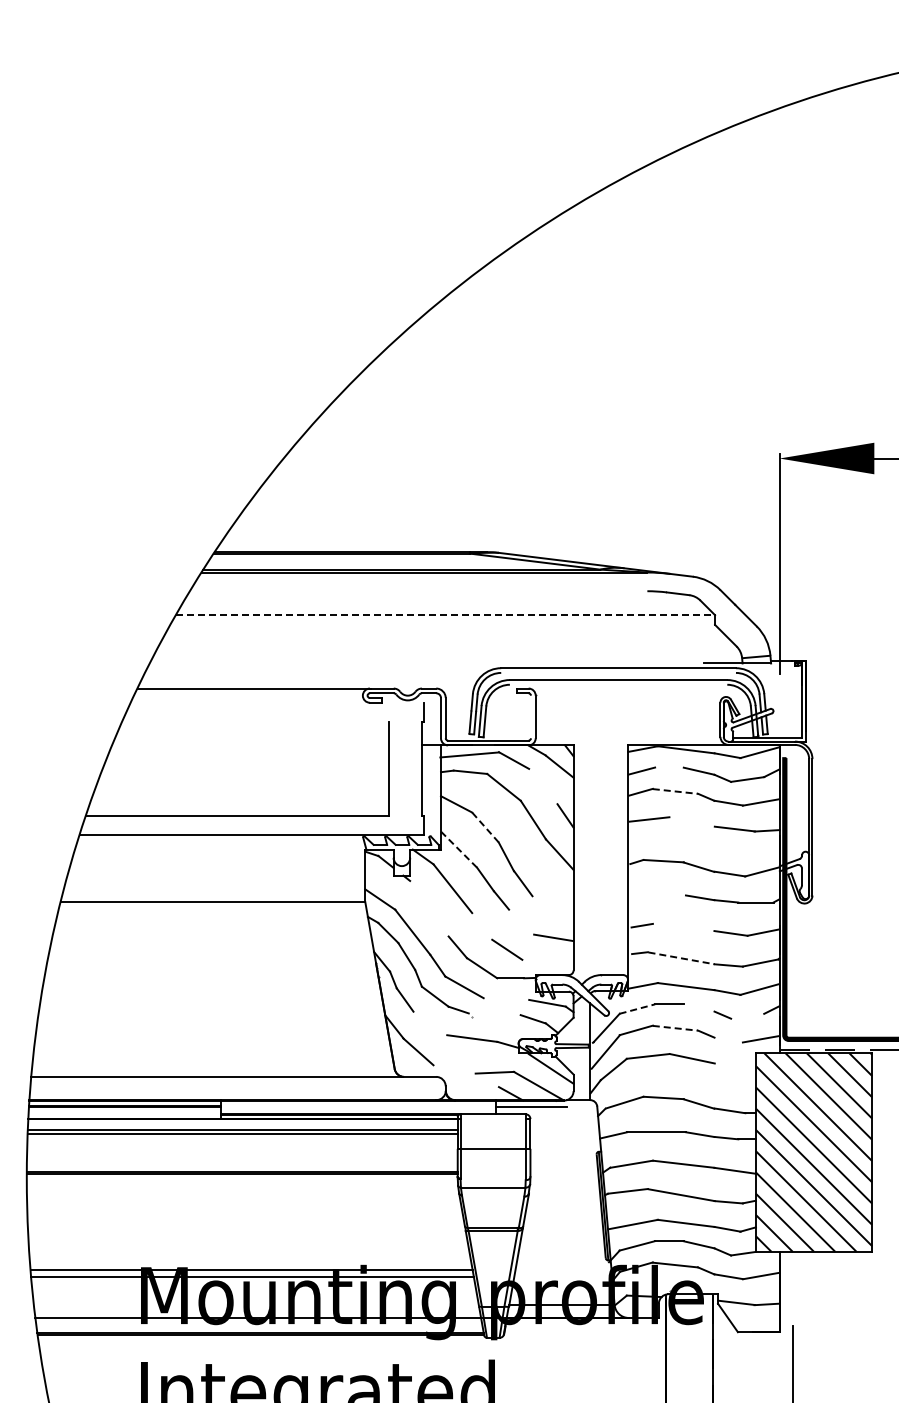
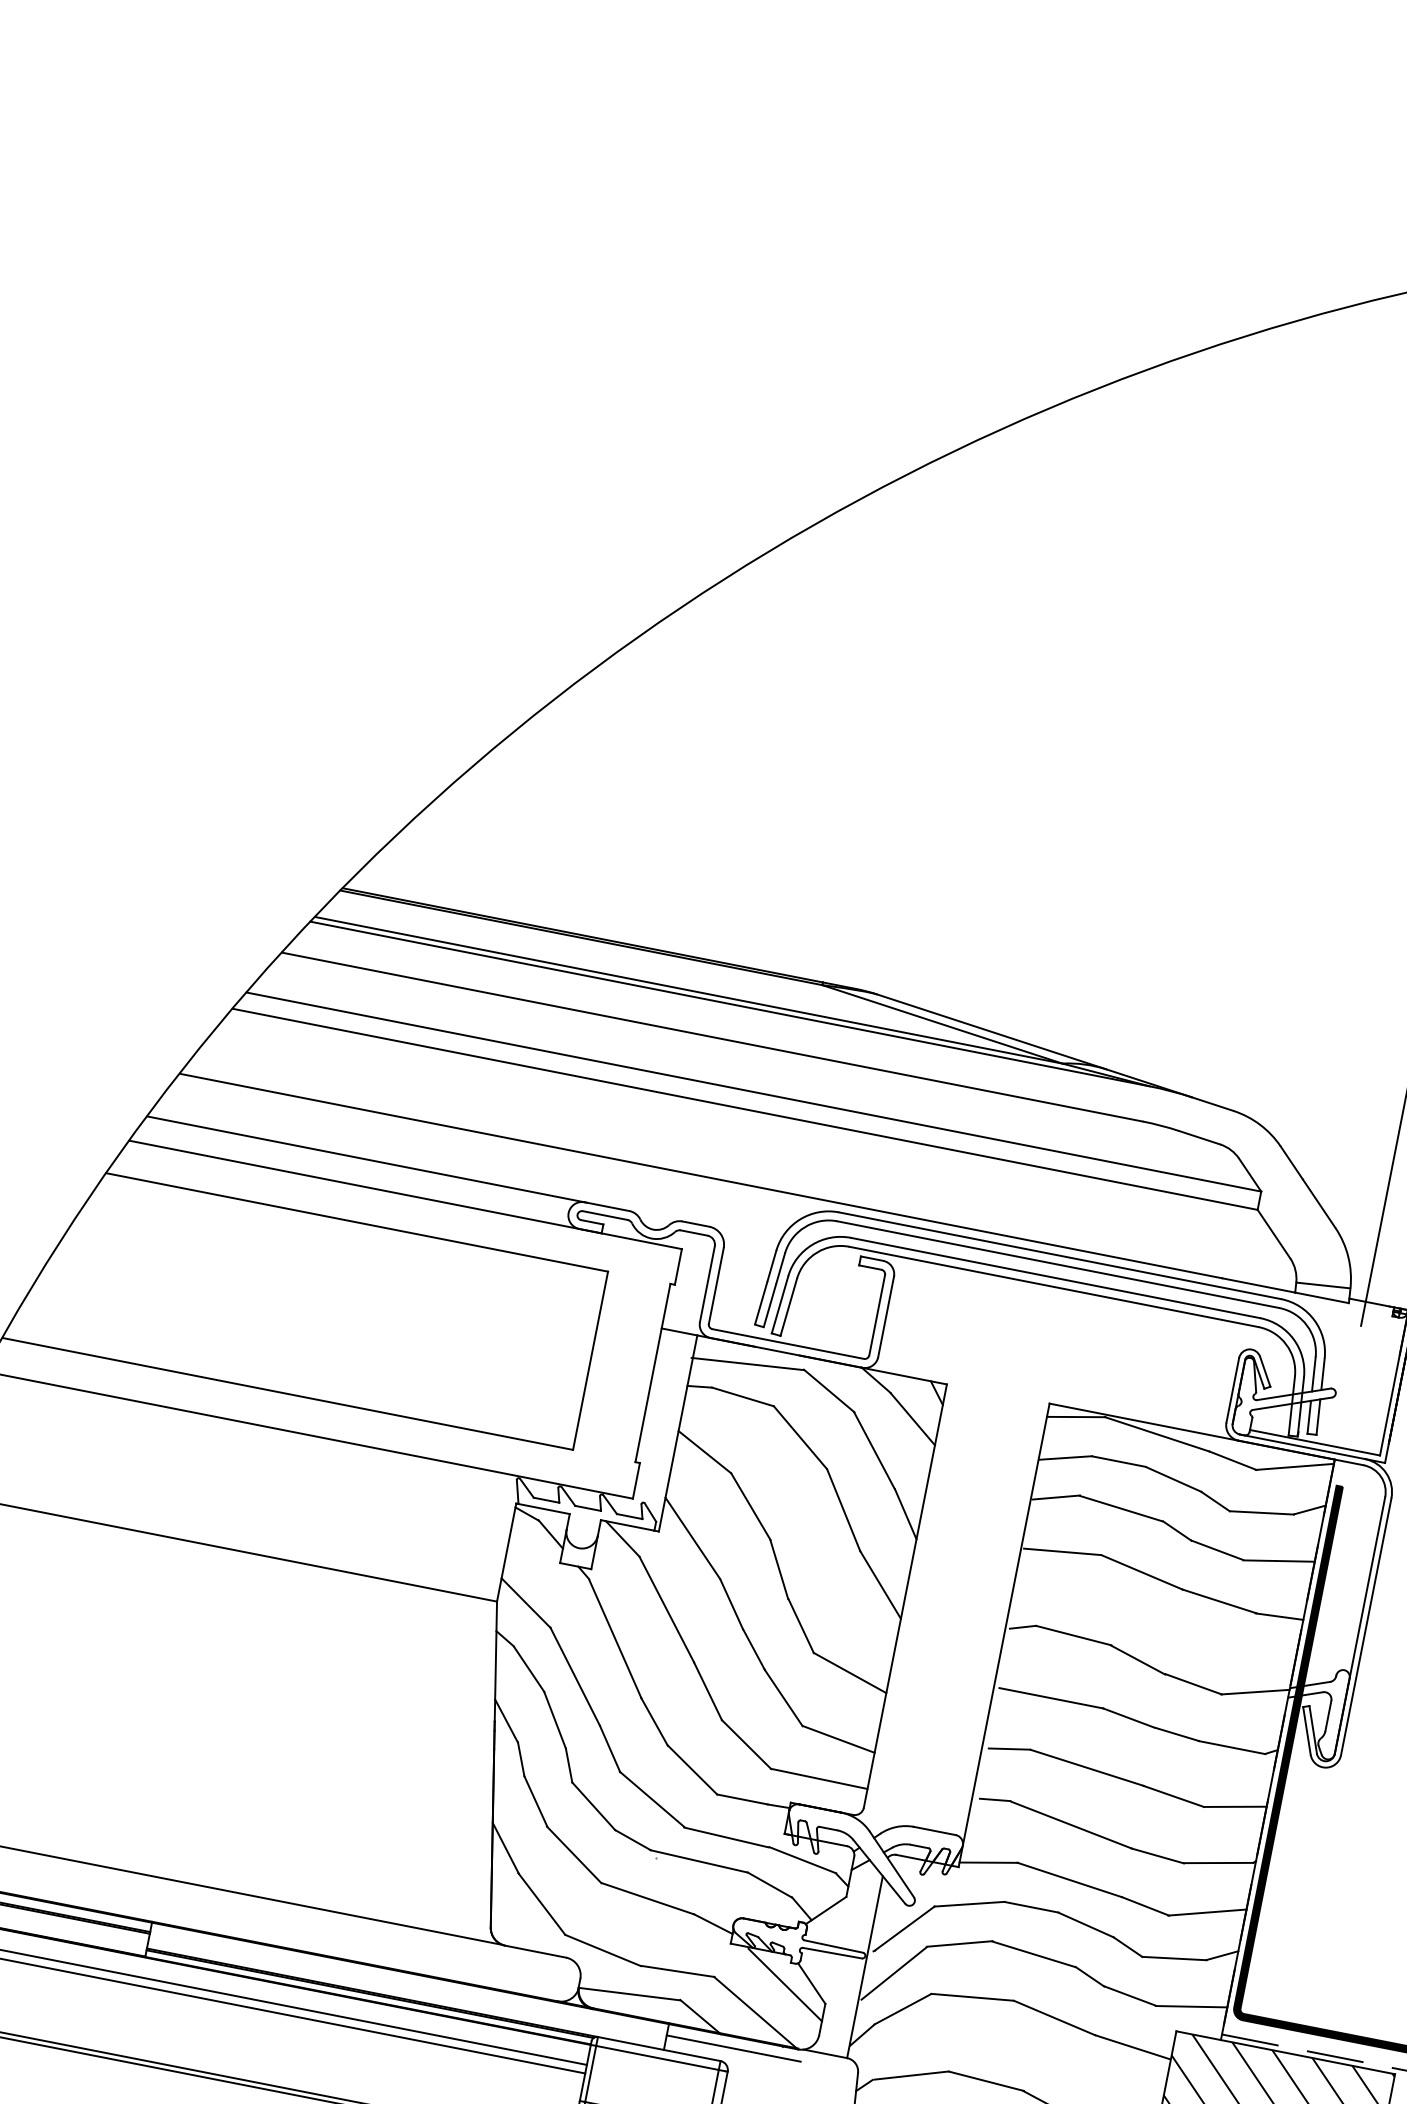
line: (418, 591) -> (711, 1037), added
line: (445, 615) -> (753, 1092), dashed -> solid
line: (442, 624) -> (744, 1108), added
line: (426, 663) -> (700, 1175), added
line: (618, 672) -> (1058, 1263), added
line: (618, 684) -> (1053, 1286), added
line: (277, 702) -> (405, 1194), added
line: (530, 716) -> (876, 1314), added
line: (255, 721) -> (357, 1221), added
line: (669, 767) -> (1119, 1461), added
line: (542, 786) -> (873, 1450), added
line: (675, 791) -> (1121, 1508), dashed -> solid
line: (691, 821) -> (1140, 1571), added
line: (485, 828) -> (750, 1508), dashed -> solid
line: (459, 849) -> (693, 1538), dashed -> solid
line: (658, 895) -> (1051, 1698), added
line: (552, 902) -> (849, 1672), added
line: (429, 908) -> (615, 1638), added
line: (521, 921) -> (783, 1696), added
line: (482, 925) -> (708, 1689), added
line: (683, 927) -> (1086, 1767), added
line: (681, 958) -> (1071, 1825), dashed -> solid
line: (547, 959) -> (818, 1777), added
line: (505, 999) -> (724, 1837), added
line: (698, 1007) -> (1085, 1923), added
line: (637, 1008) -> (970, 1903), dashed -> solid
line: (494, 1014) -> (698, 1861), added
line: (747, 1015) -> (1174, 1956), added
line: (429, 1023) -> (573, 1854), added
line: (675, 1028) -> (1034, 1954), dashed -> solid
line: (728, 1039) -> (1129, 1995), added
line: (734, 1065) -> (1131, 2046), added
line: (454, 1069) -> (603, 1950), added
line: (471, 1089) -> (627, 1994), added
line: (492, 1119) -> (656, 2058), added

